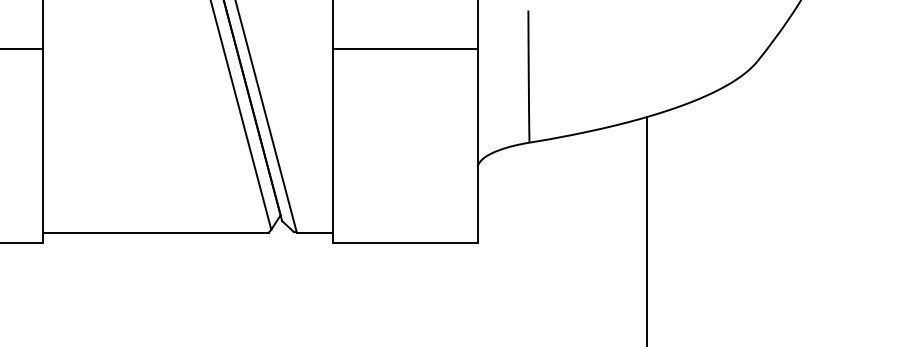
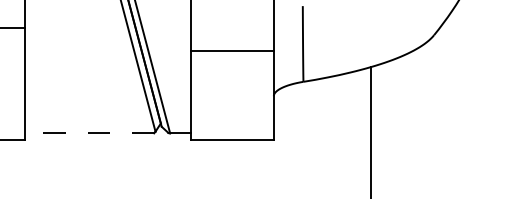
line: (403, 47) -> (231, 50), moved
line: (156, 232) -> (89, 133), solid -> dashed

